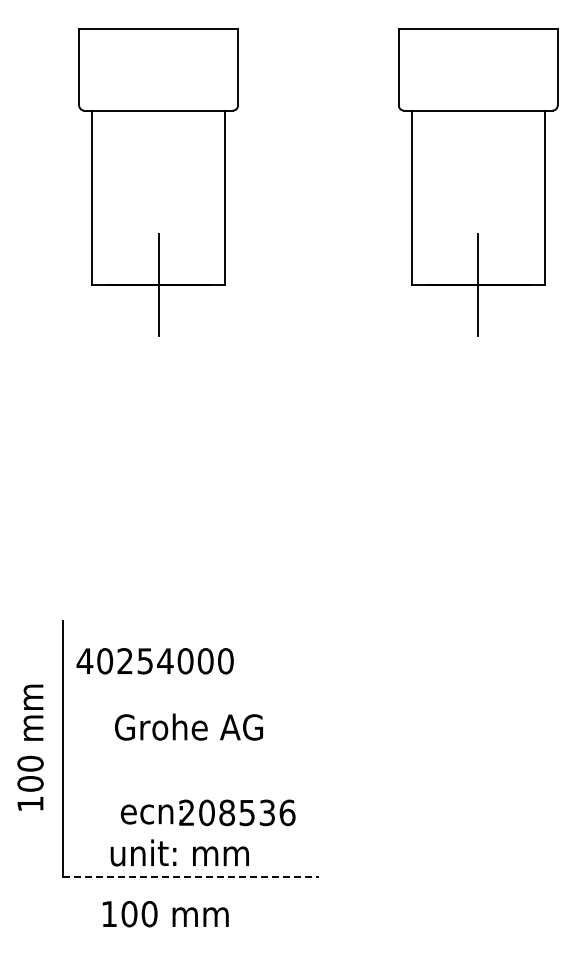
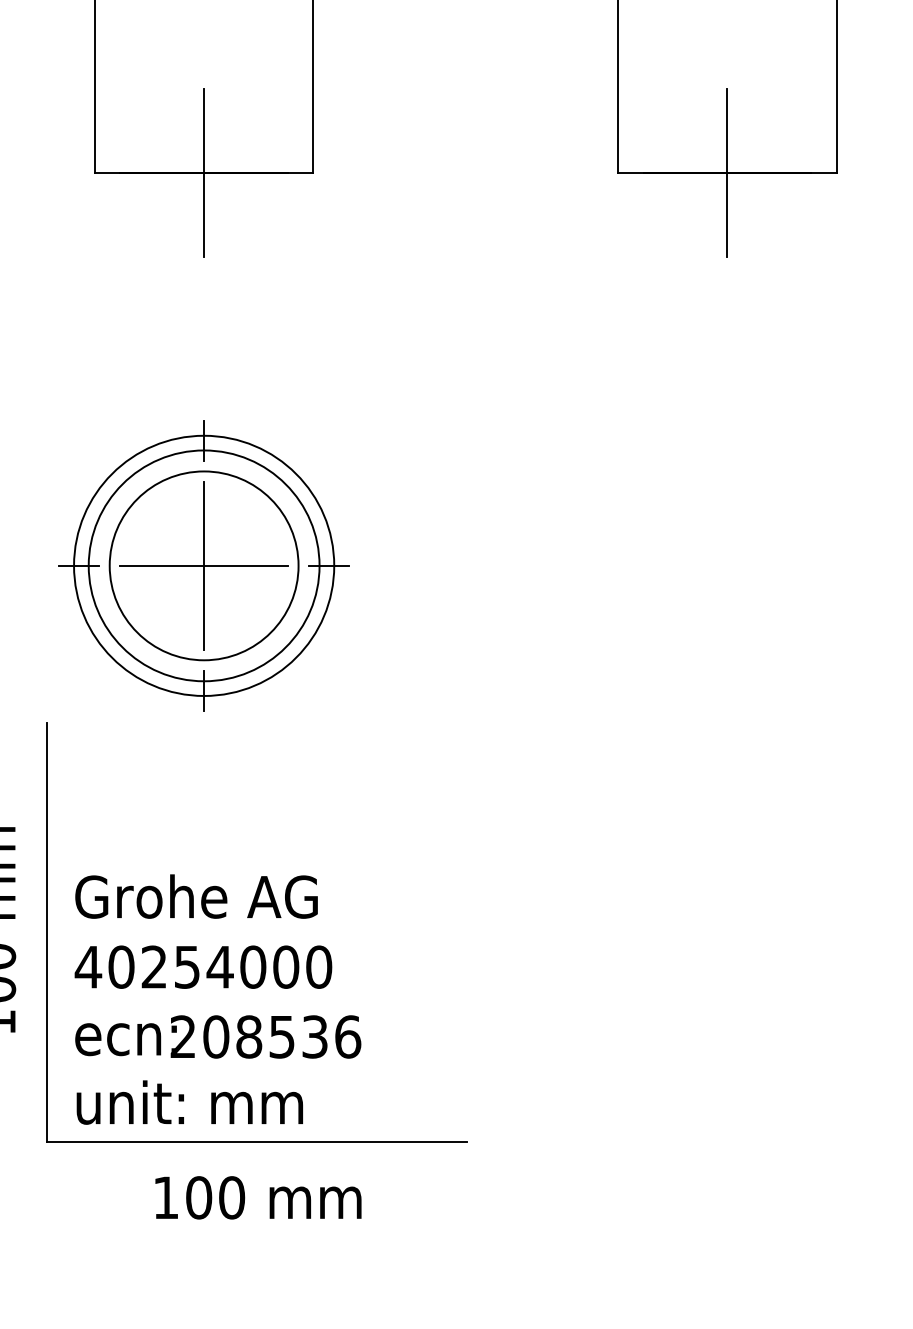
part: (158, 525) -> (203, 566), added
text: (154, 661) -> (202, 967), moved
text: (188, 726) -> (195, 895), moved
text: (207, 812) -> (217, 1036), moved
text: (179, 852) -> (189, 1101), moved
line: (191, 877) -> (257, 1142), dashed -> solid
text: (165, 914) -> (257, 1198), moved

